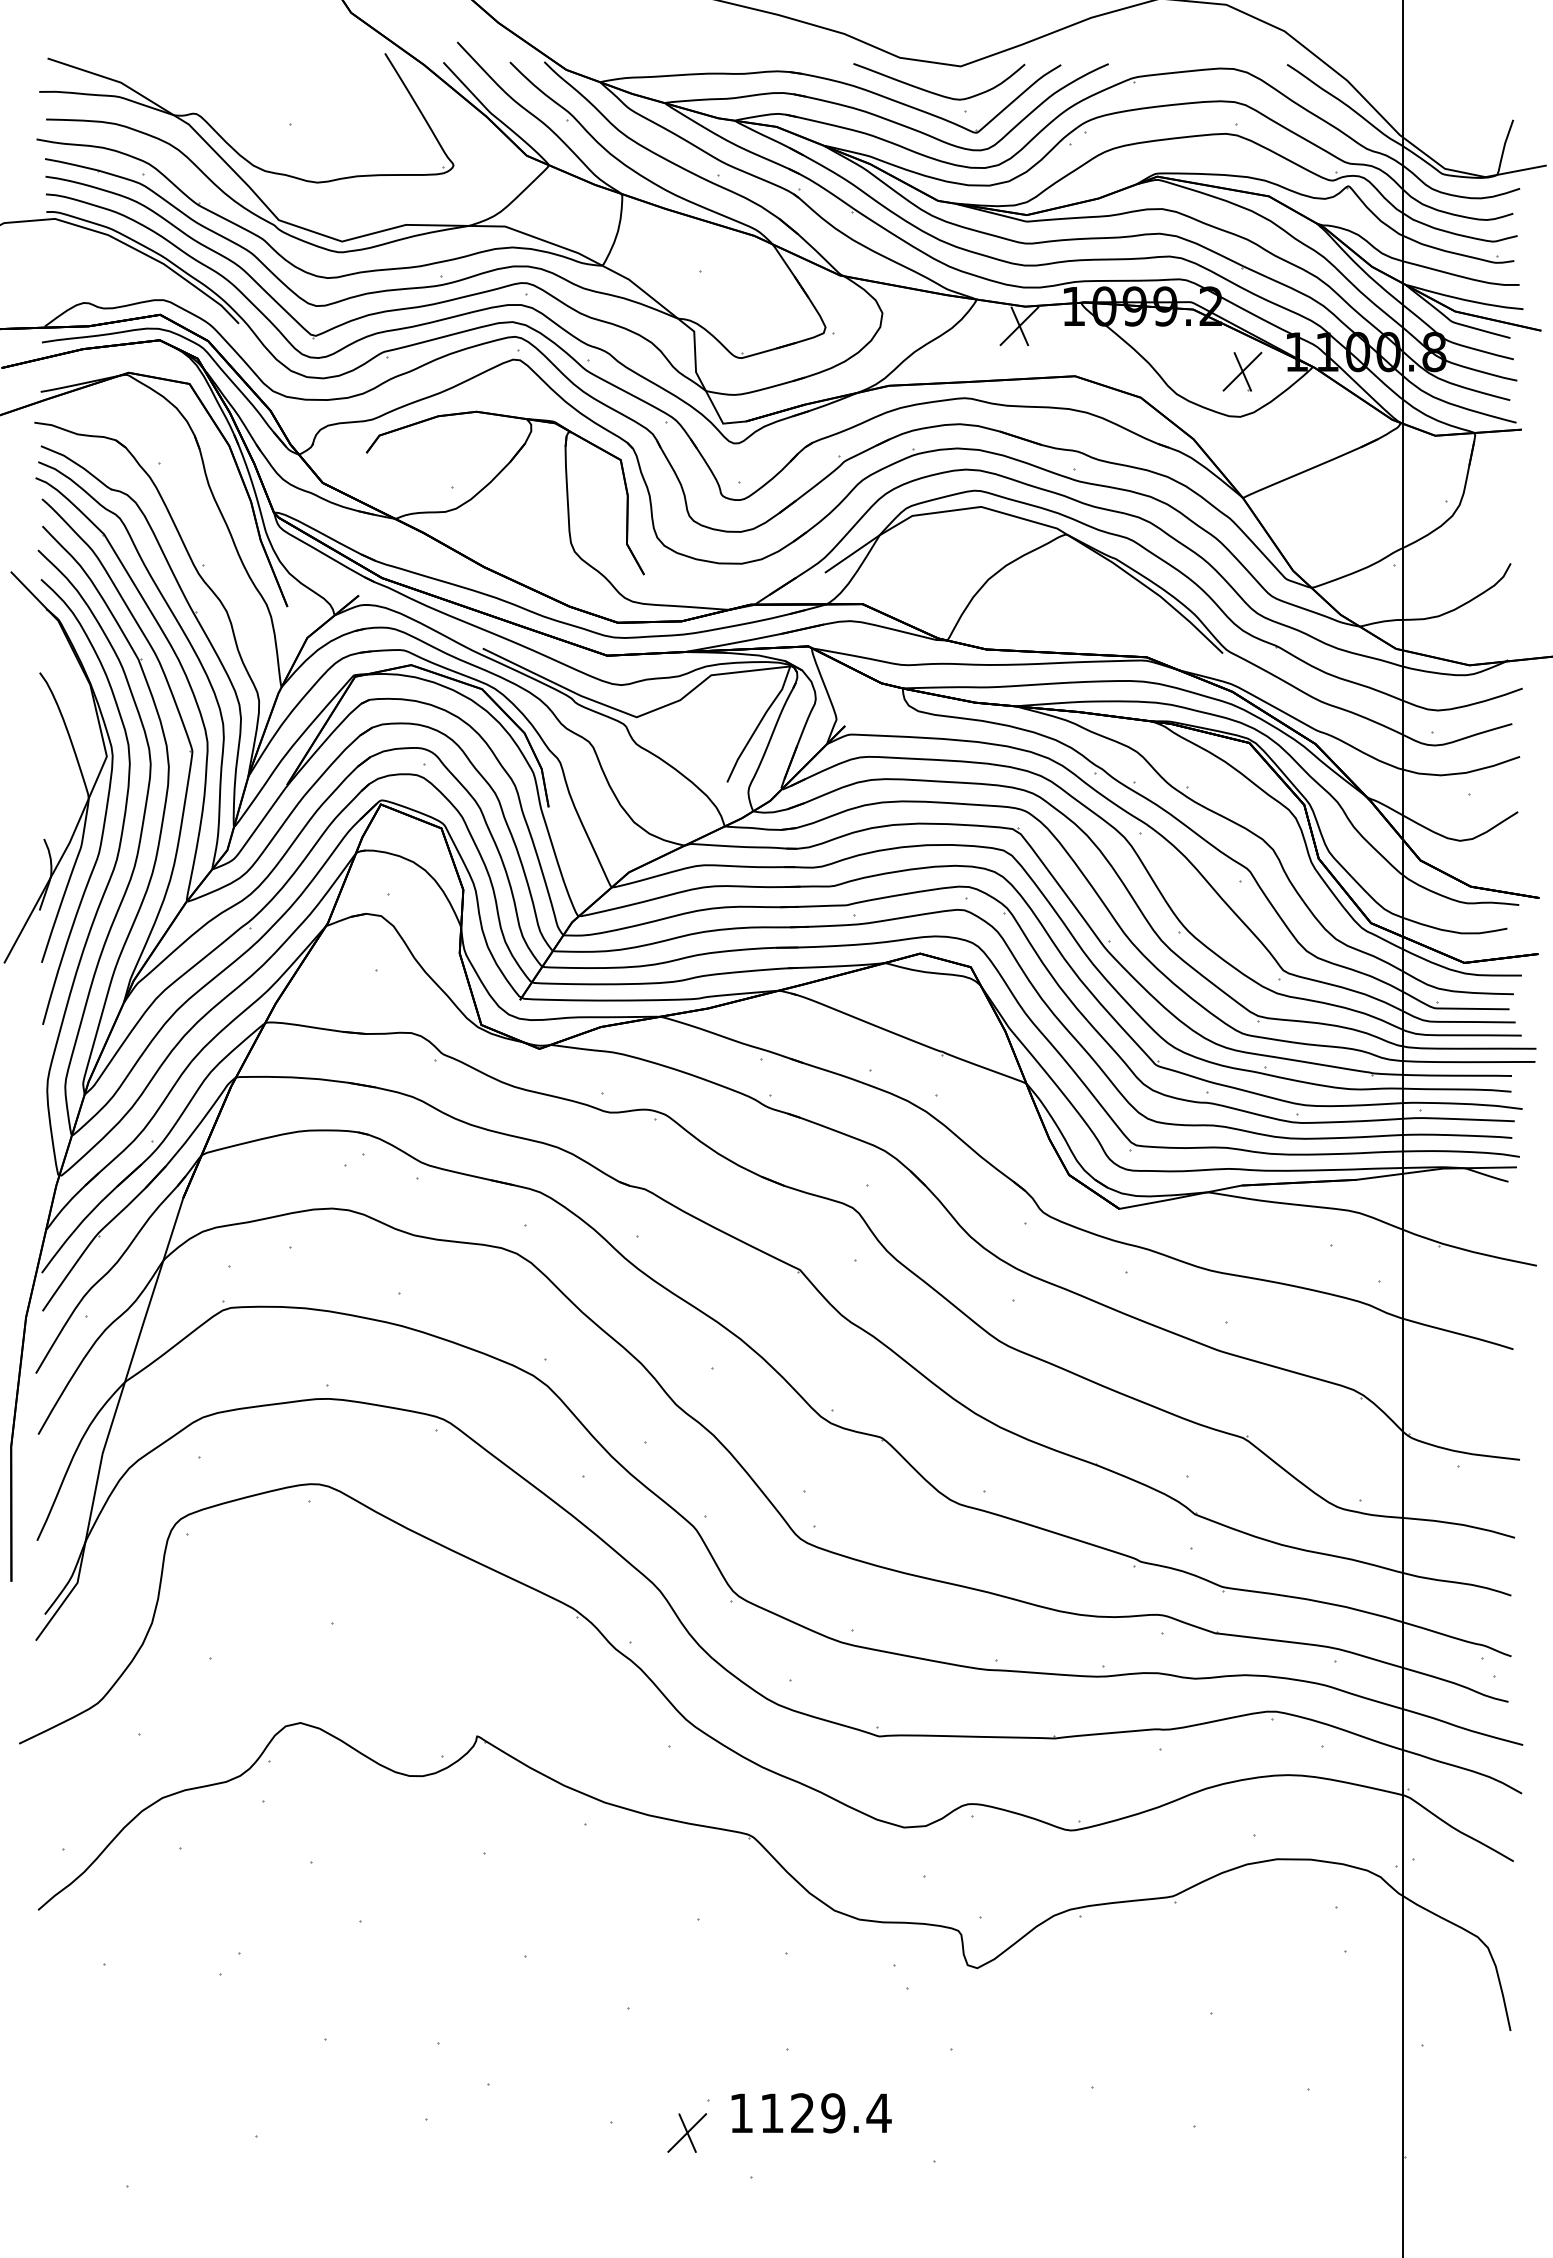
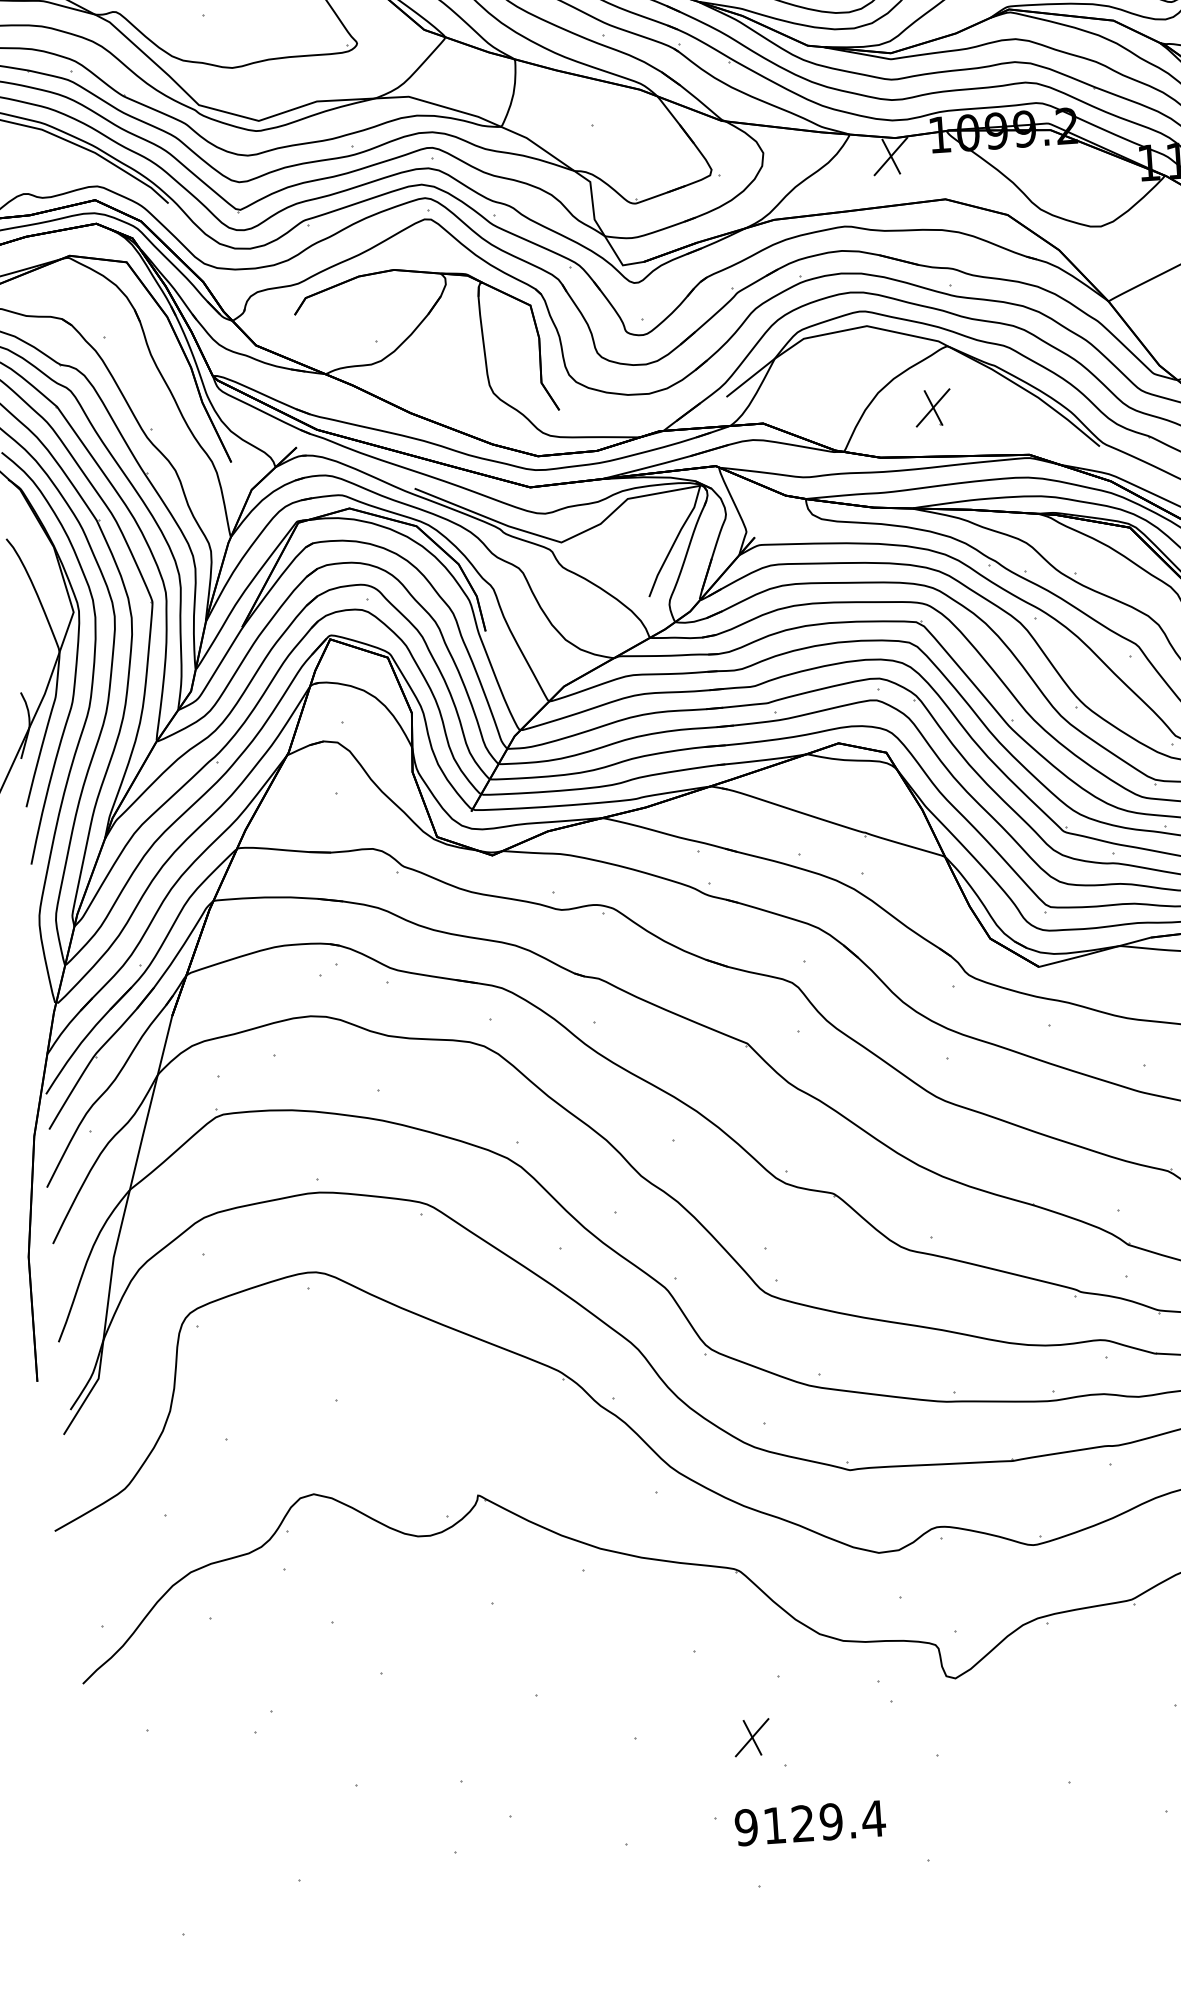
part: (1242, 371) -> (933, 407), moved
text: (741, 2113) -> (746, 1827), 1129.4 -> 9129.4
part: (687, 2132) -> (752, 1737), moved

